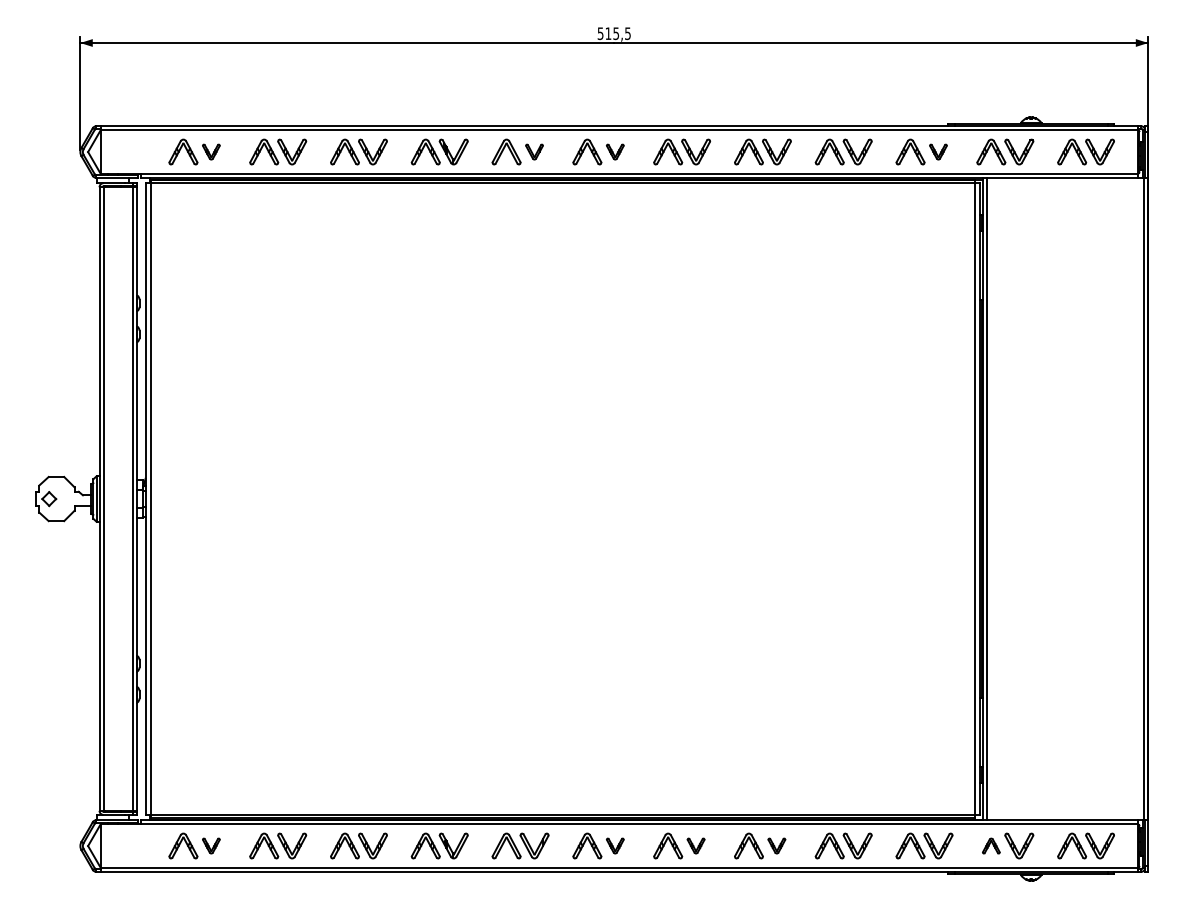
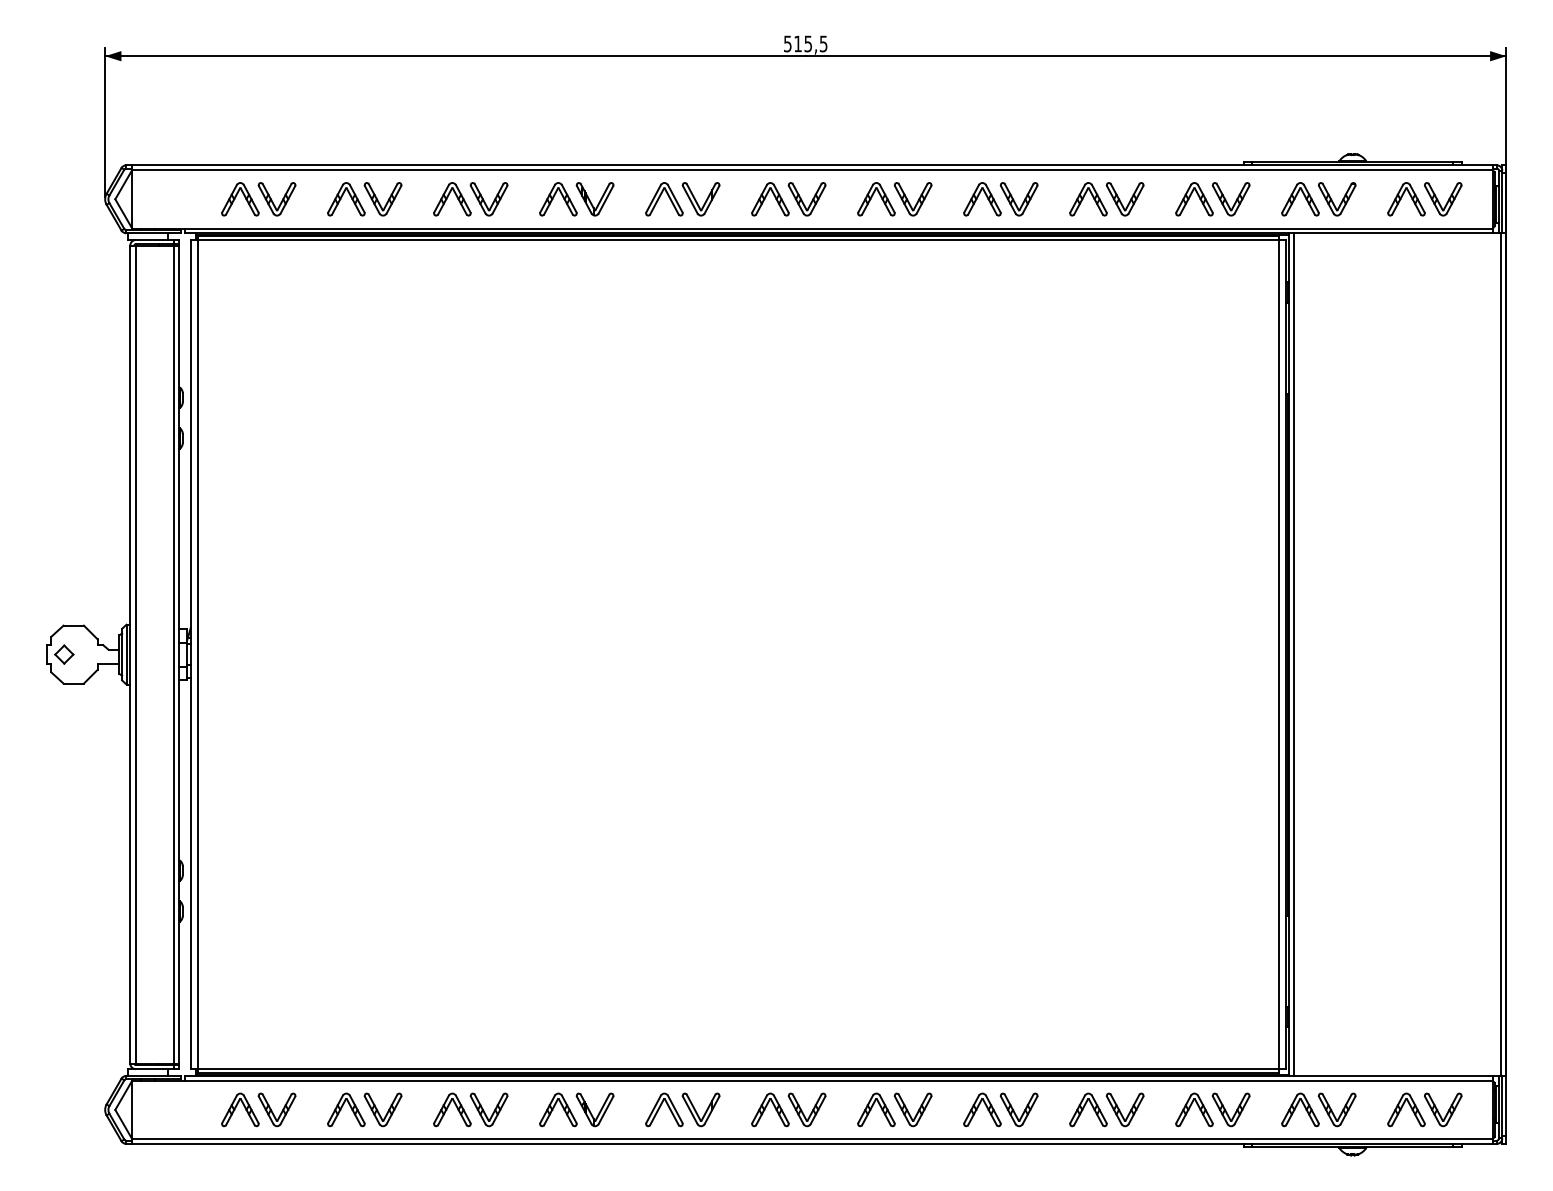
part: (210, 152) -> (276, 199), size x1.67
part: (534, 152) -> (700, 199), size x1.67
part: (614, 152) -> (806, 199), size x1.67
part: (937, 152) -> (1230, 199), size x1.67
part: (210, 845) -> (276, 1109), size x1.67
part: (614, 845) -> (806, 1109), size x1.67
part: (695, 845) -> (912, 1109), size x1.67
part: (776, 845) -> (1018, 1109), size x1.67
part: (991, 845) -> (1300, 1109), size x1.67

